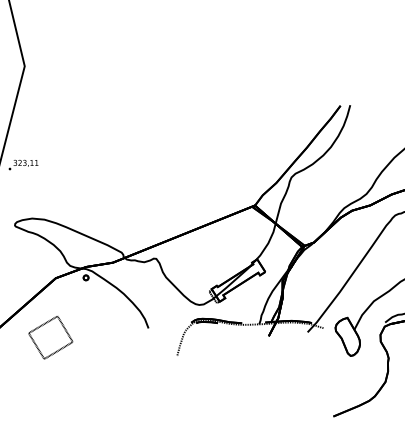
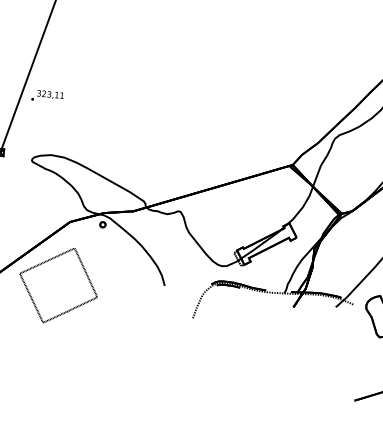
part: (50, 337) -> (58, 285), size x1.67

